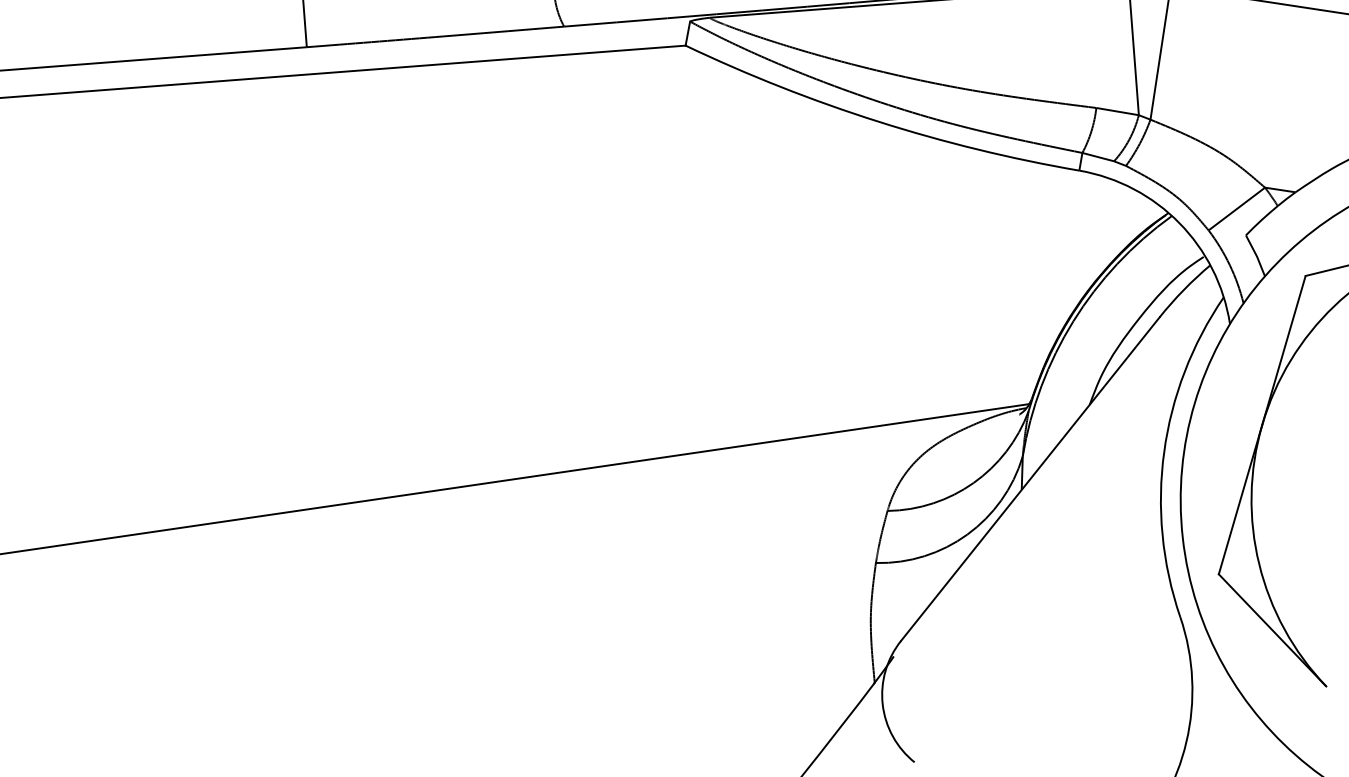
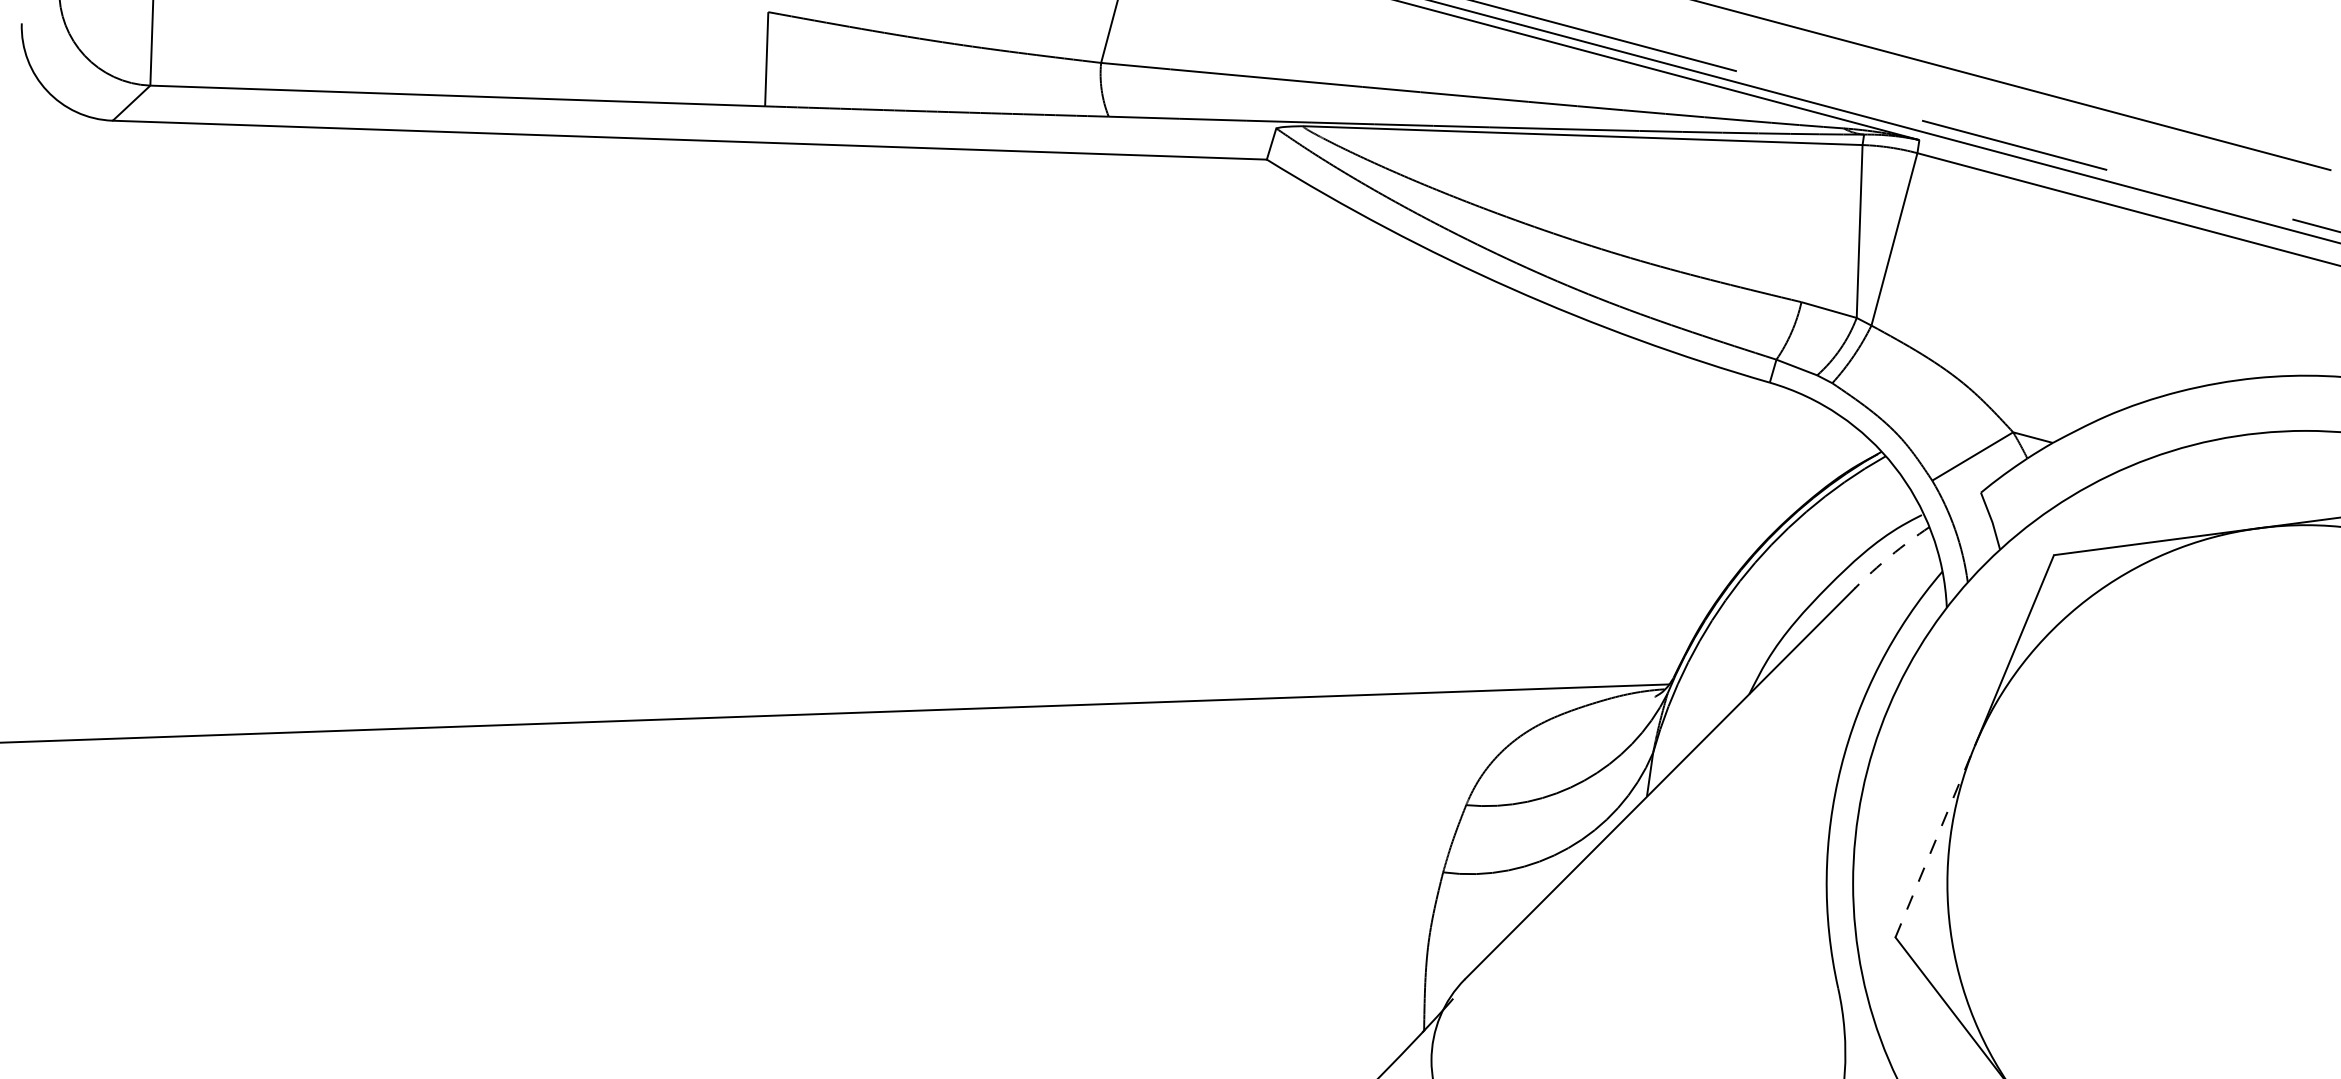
arc: (1183, 289) -> (1890, 555), solid -> dashed
line: (1240, 499) -> (1935, 841), solid -> dashed

